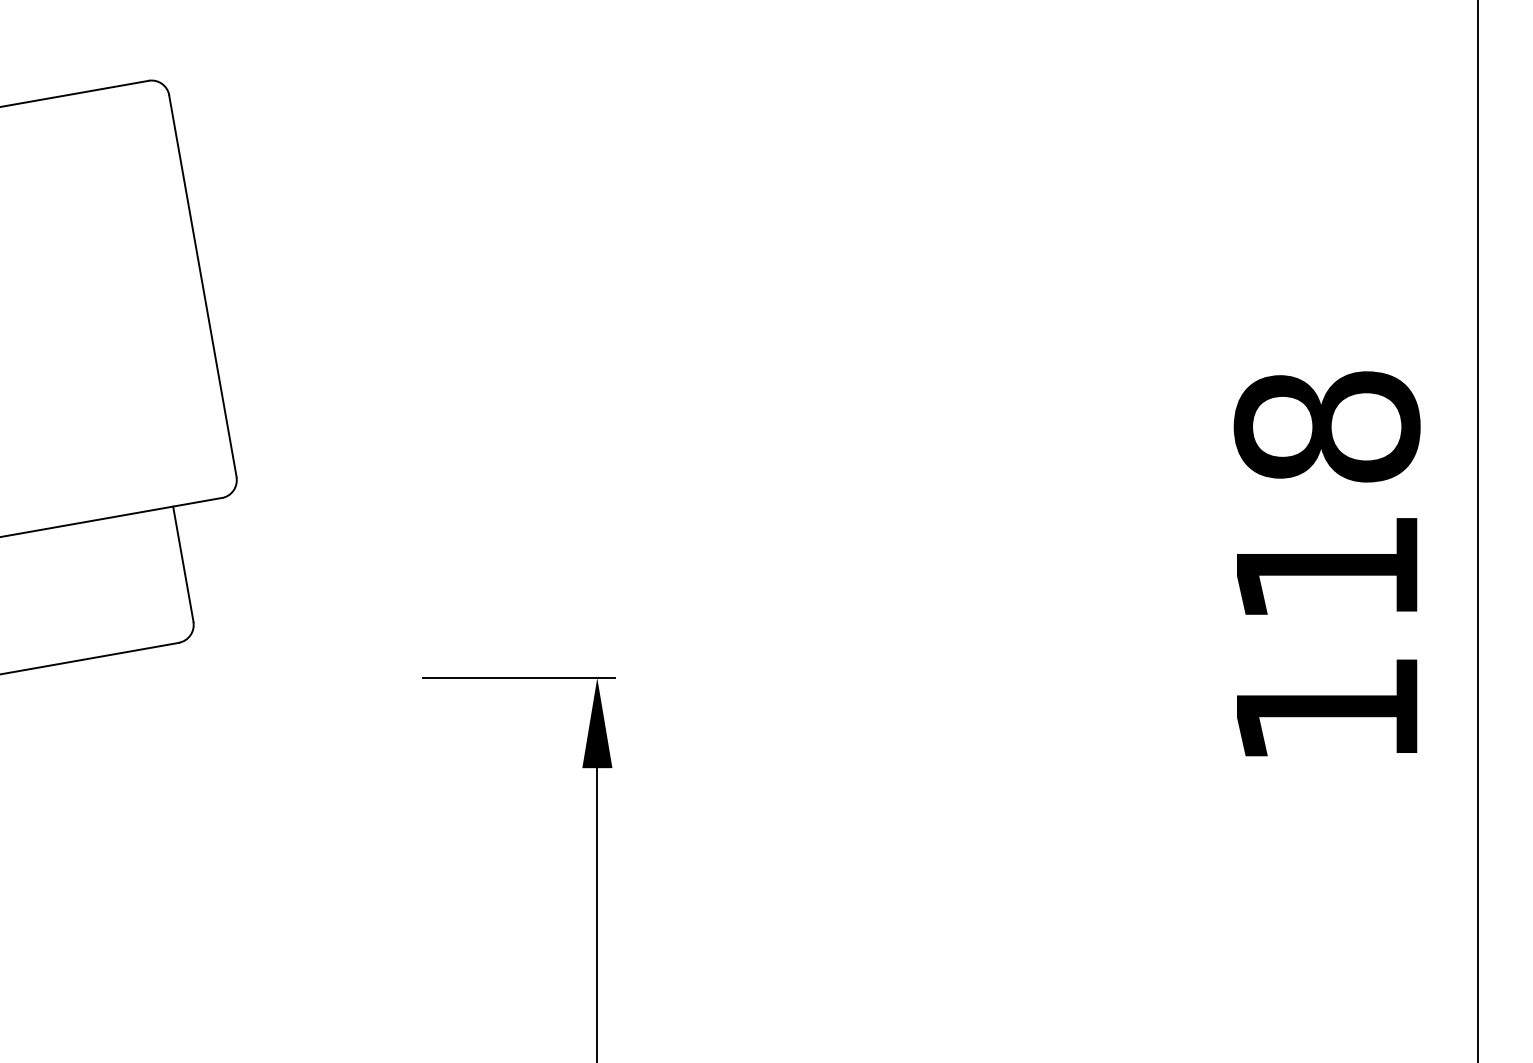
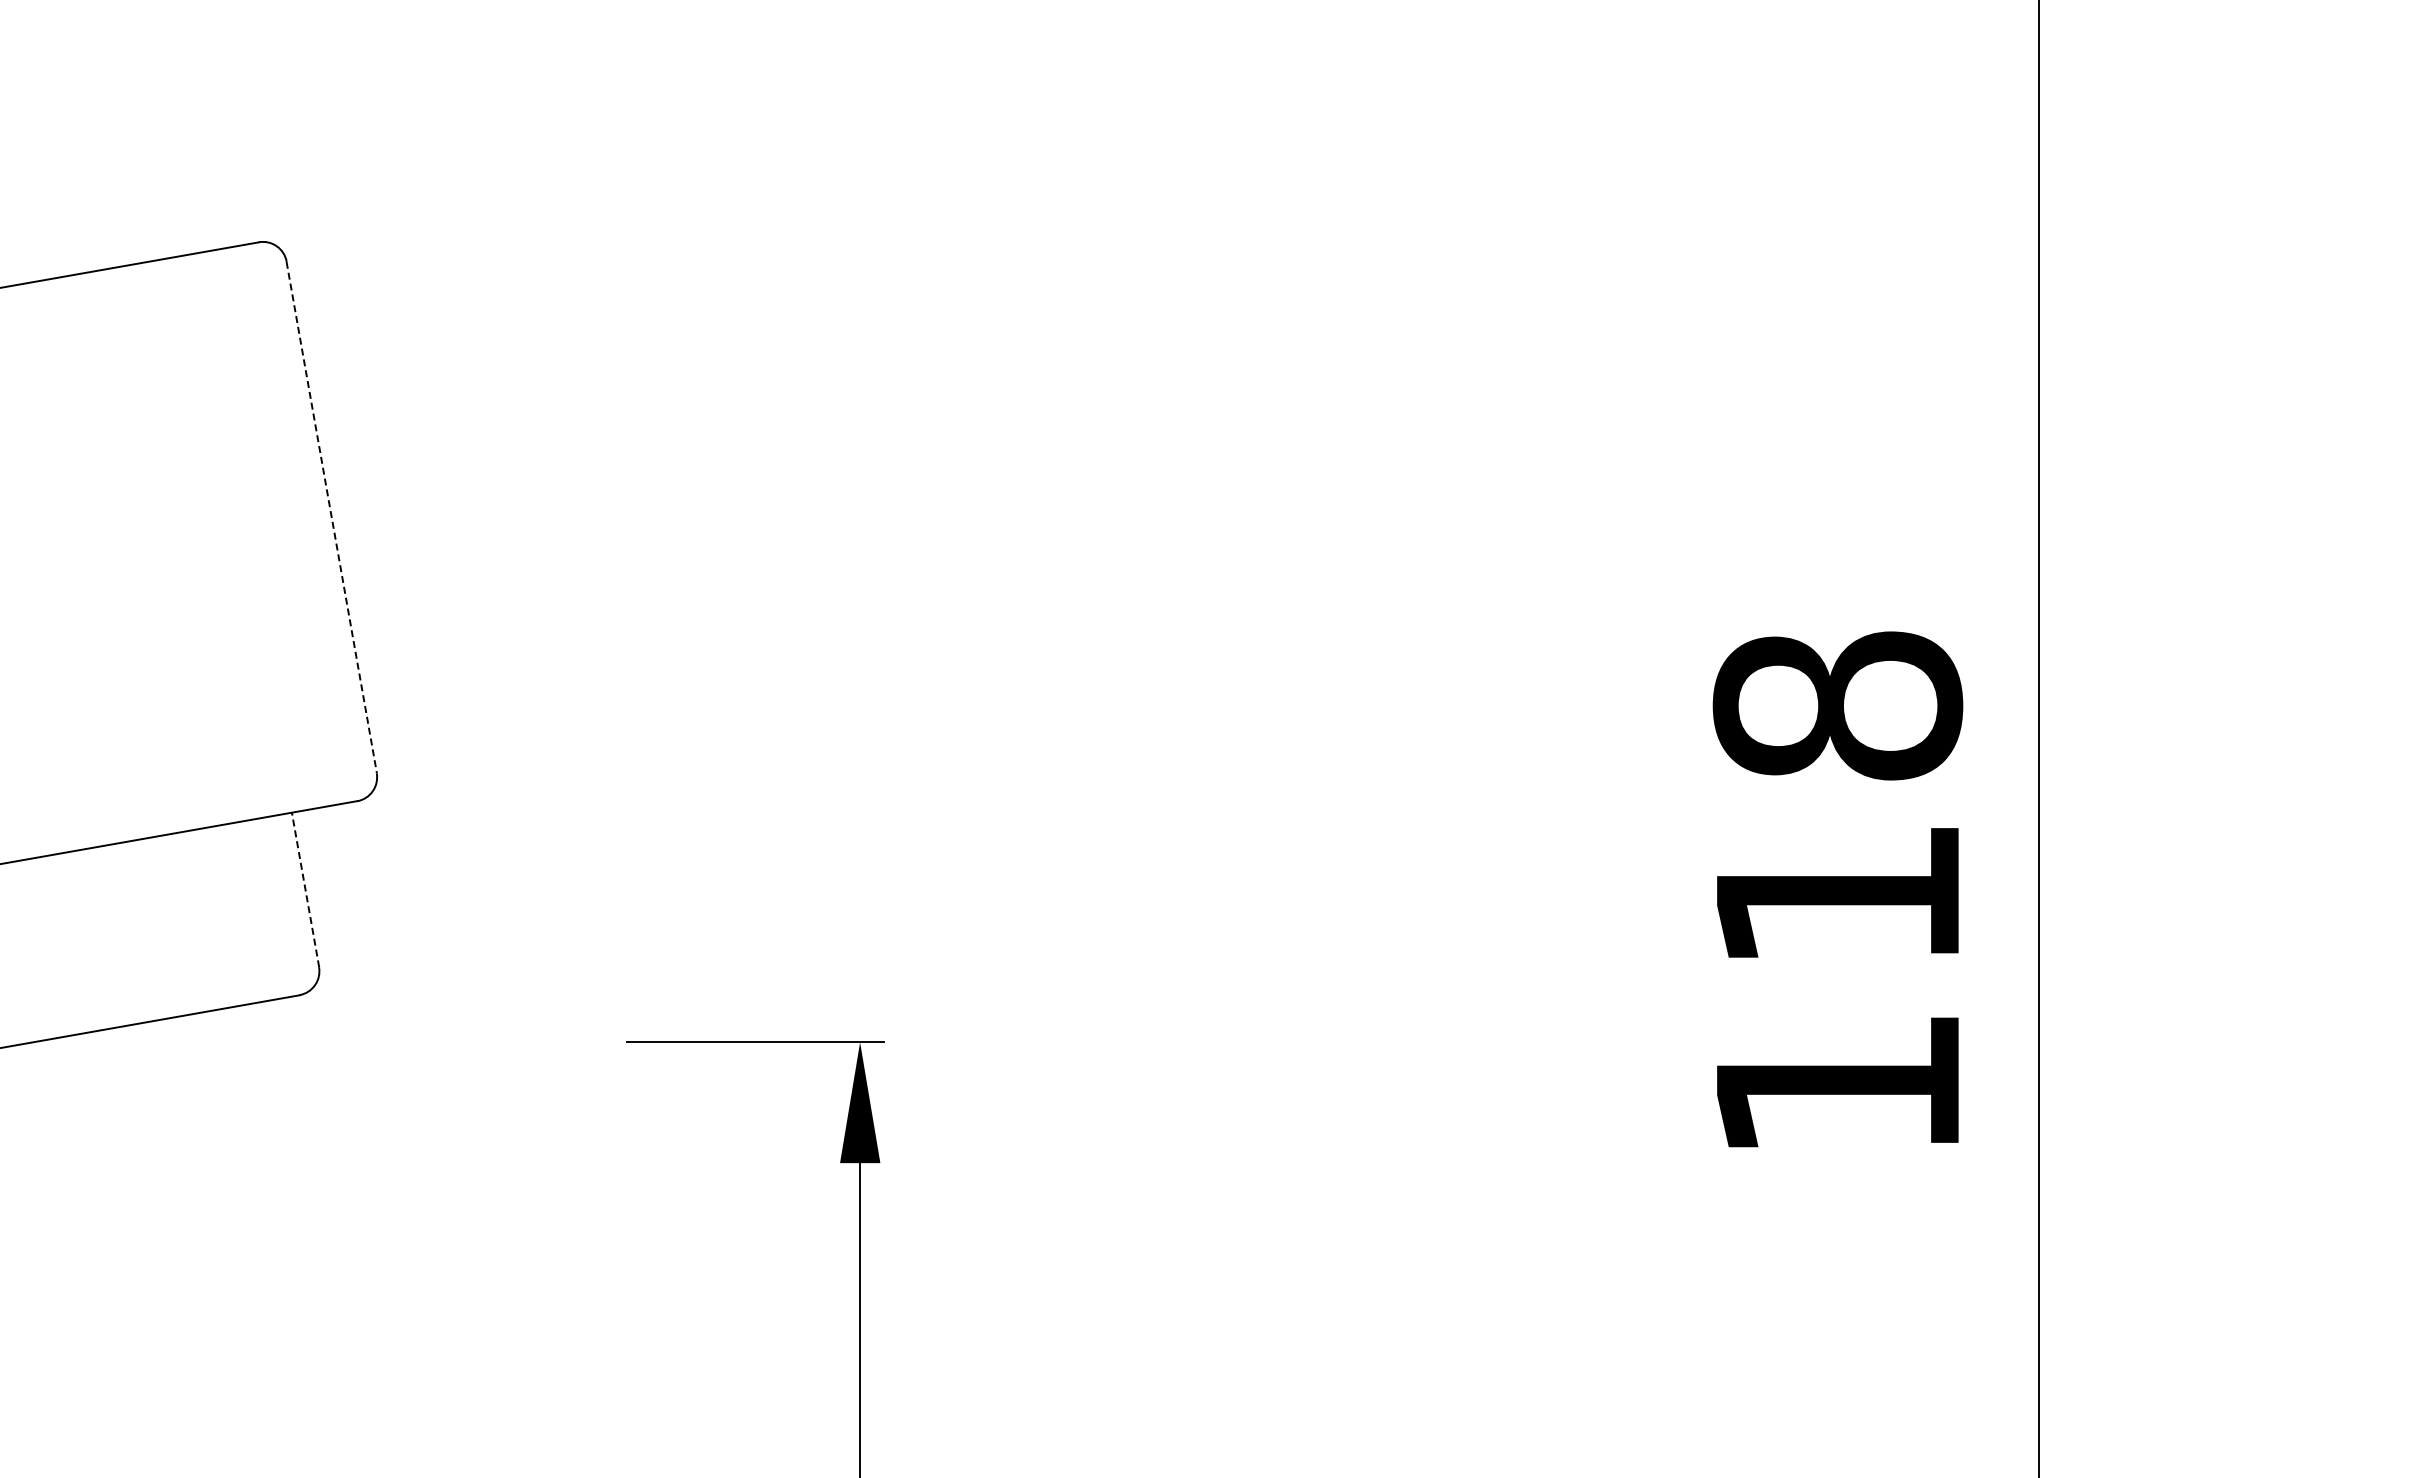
line: (202, 286) -> (331, 517), solid -> dashed
line: (183, 563) -> (305, 889), solid -> dashed

